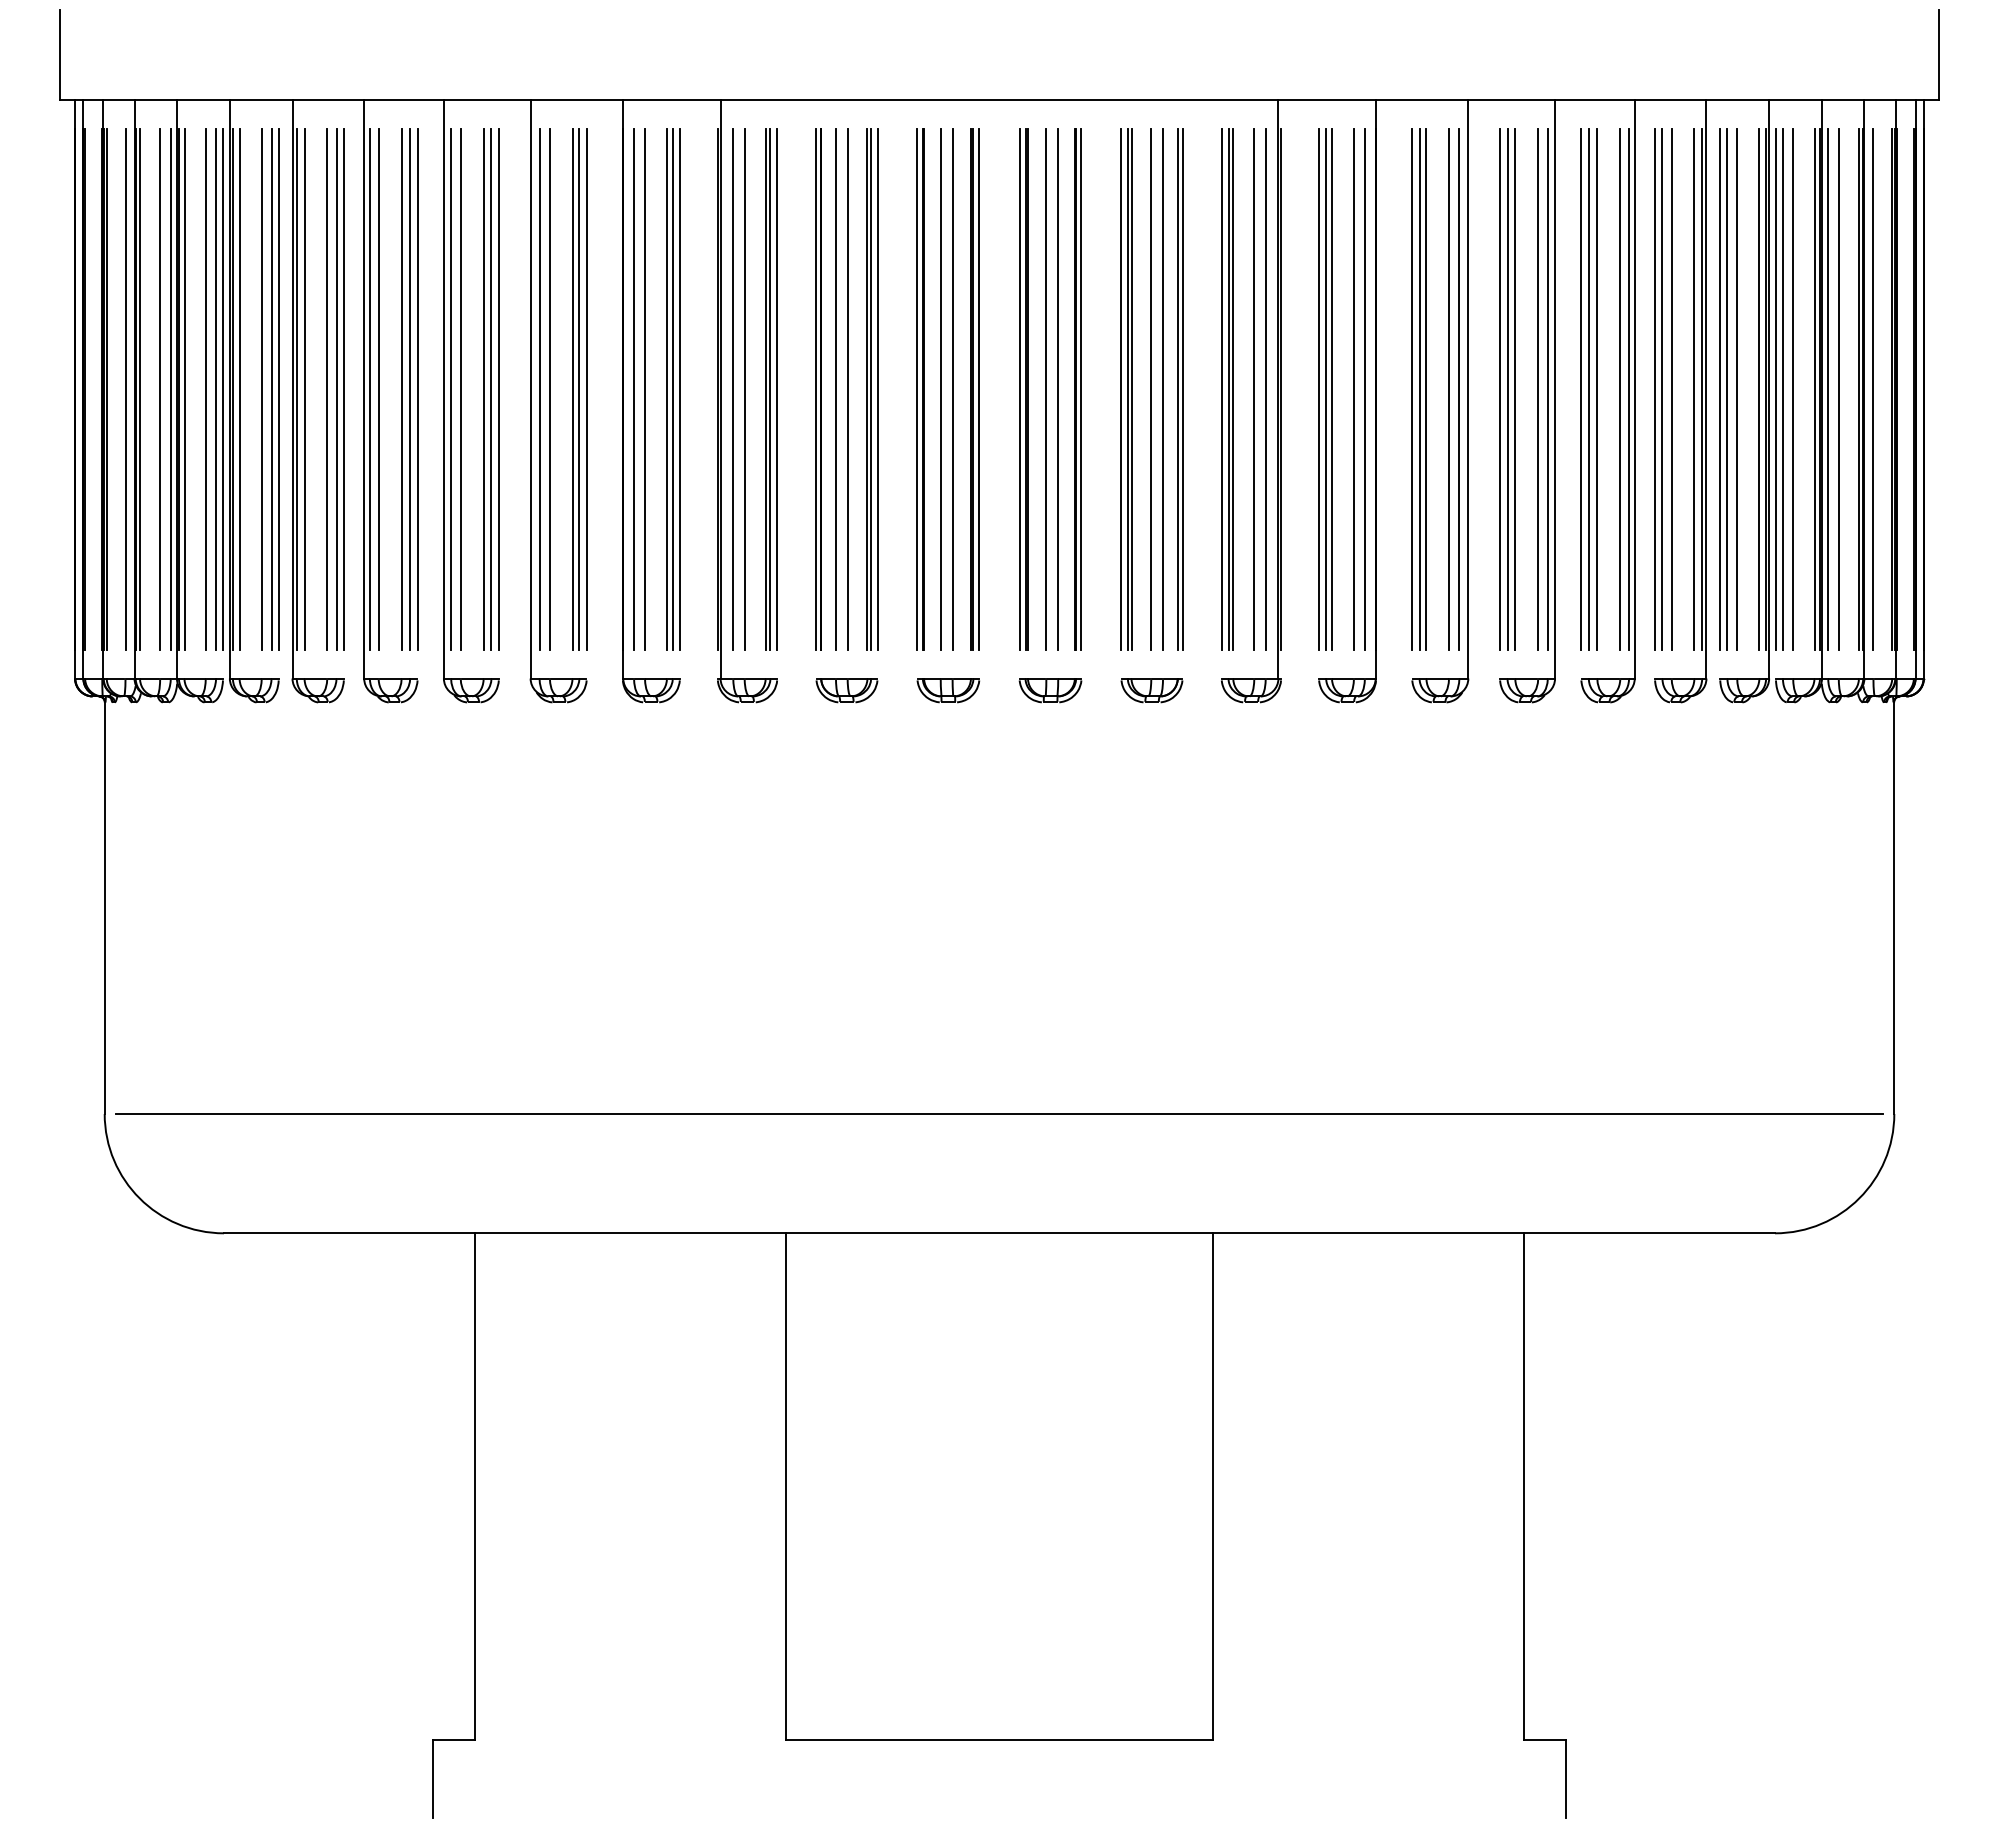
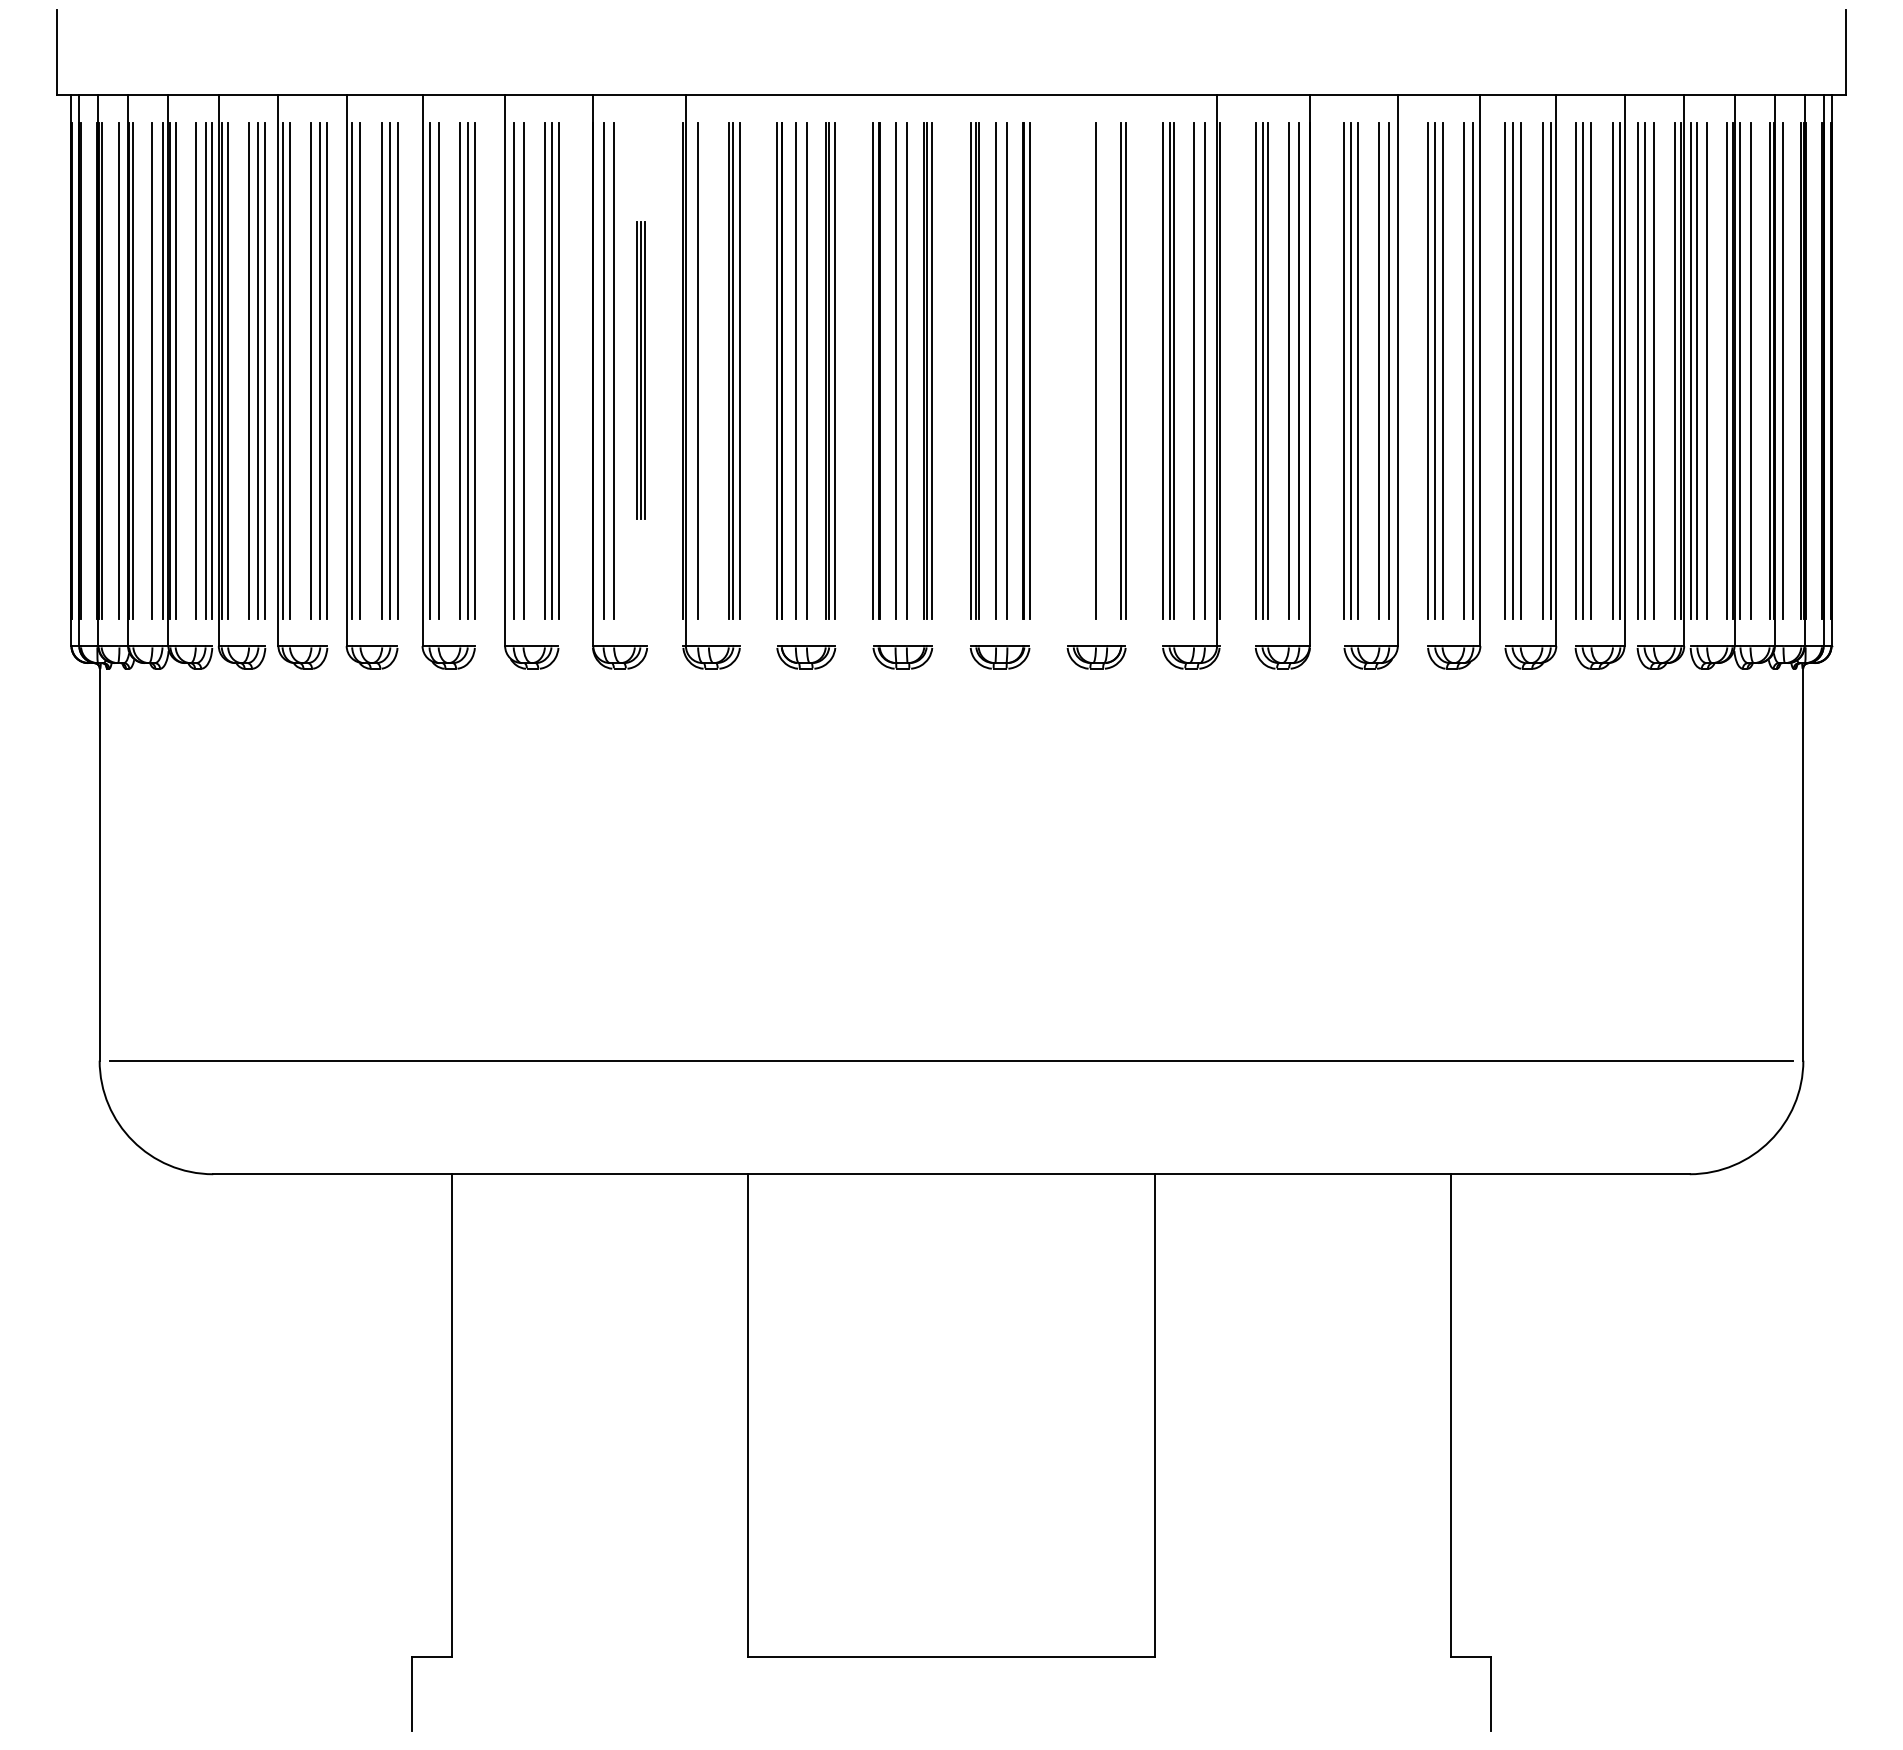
line: (744, 388) -> (708, 369), removed
line: (1163, 388) -> (1107, 369), removed
part: (673, 389) -> (641, 370), size x0.6
part: (1126, 389) -> (1072, 370), removed

